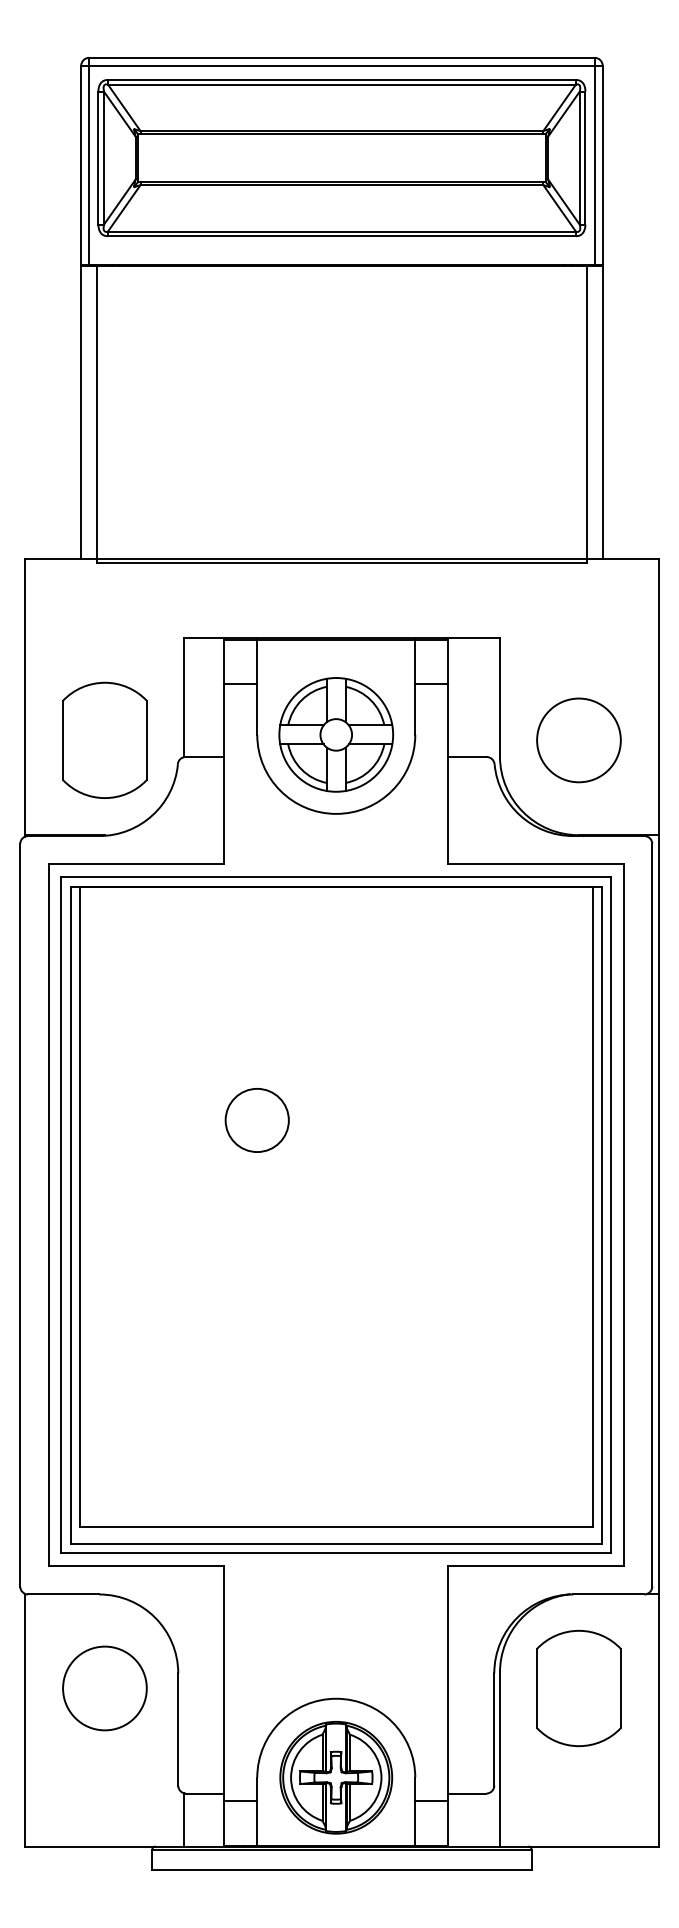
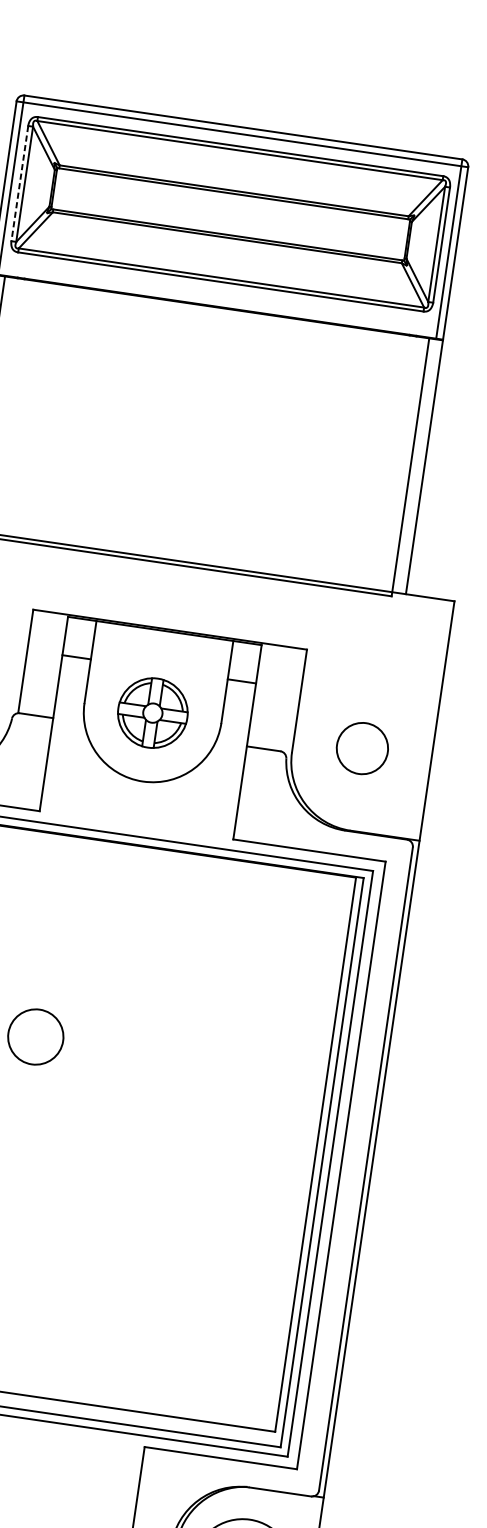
line: (98, 158) -> (19, 183), solid -> dashed
part: (335, 734) -> (152, 712), size x0.7
circle: (578, 740) -> (362, 748), size x0.7

